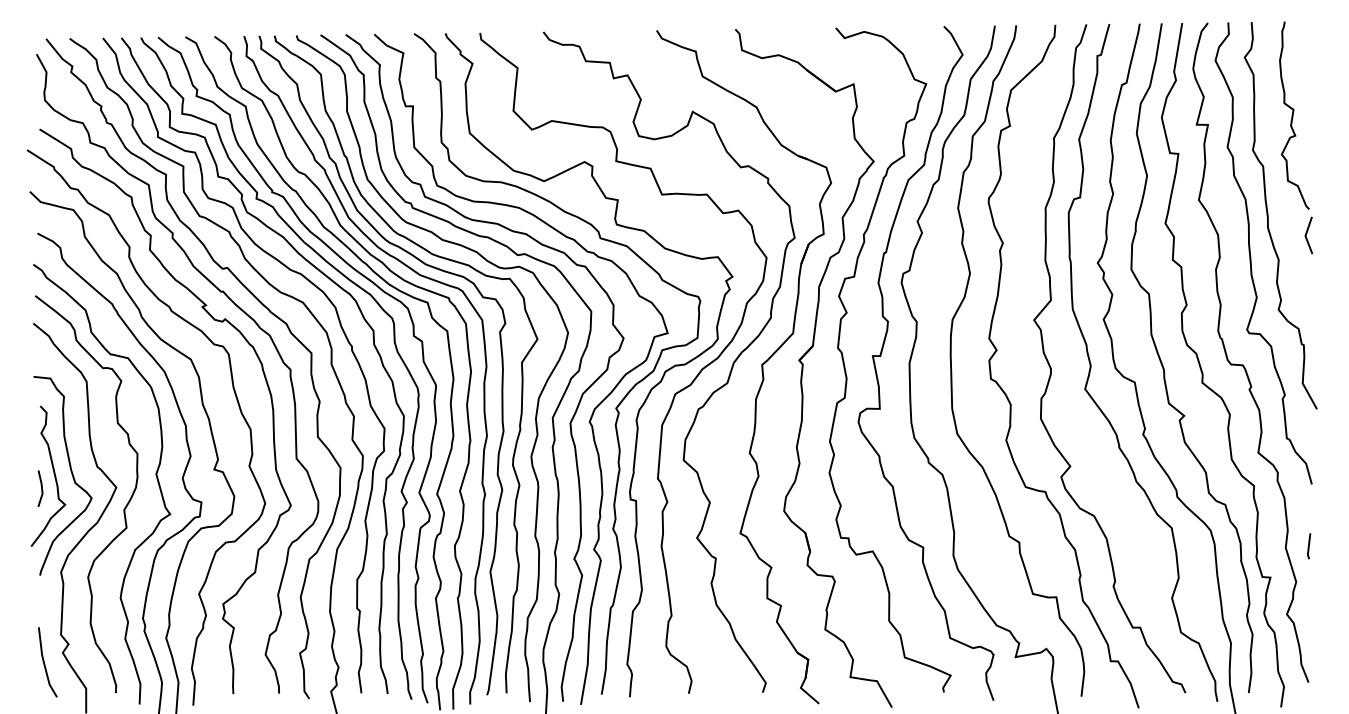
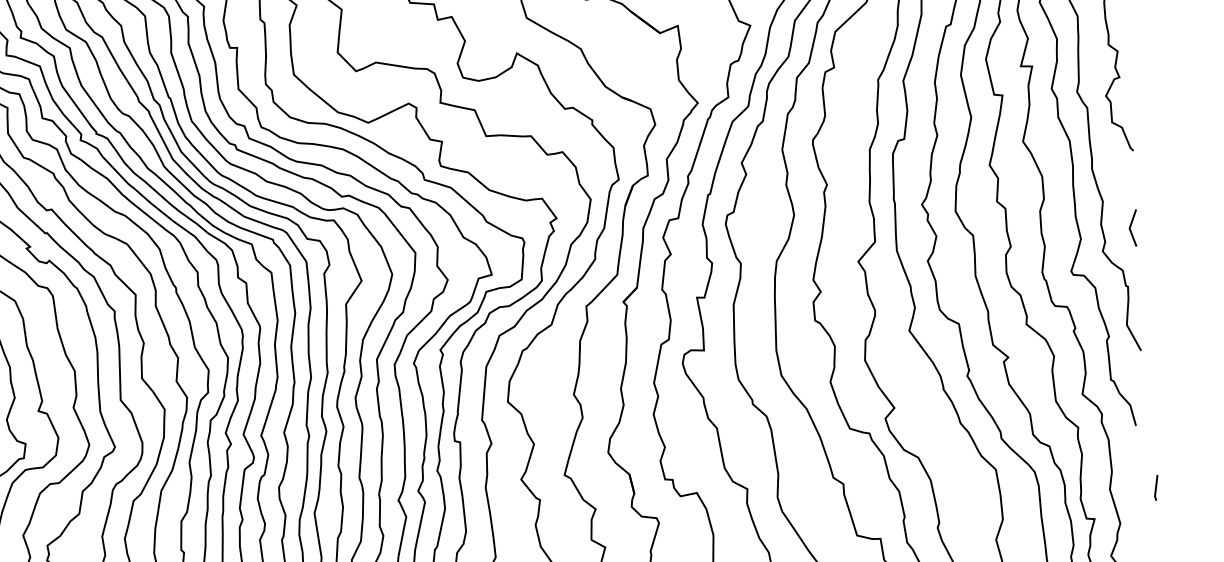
line: (1306, 235) -> (1130, 228), moved
line: (1309, 546) -> (1156, 488), moved

